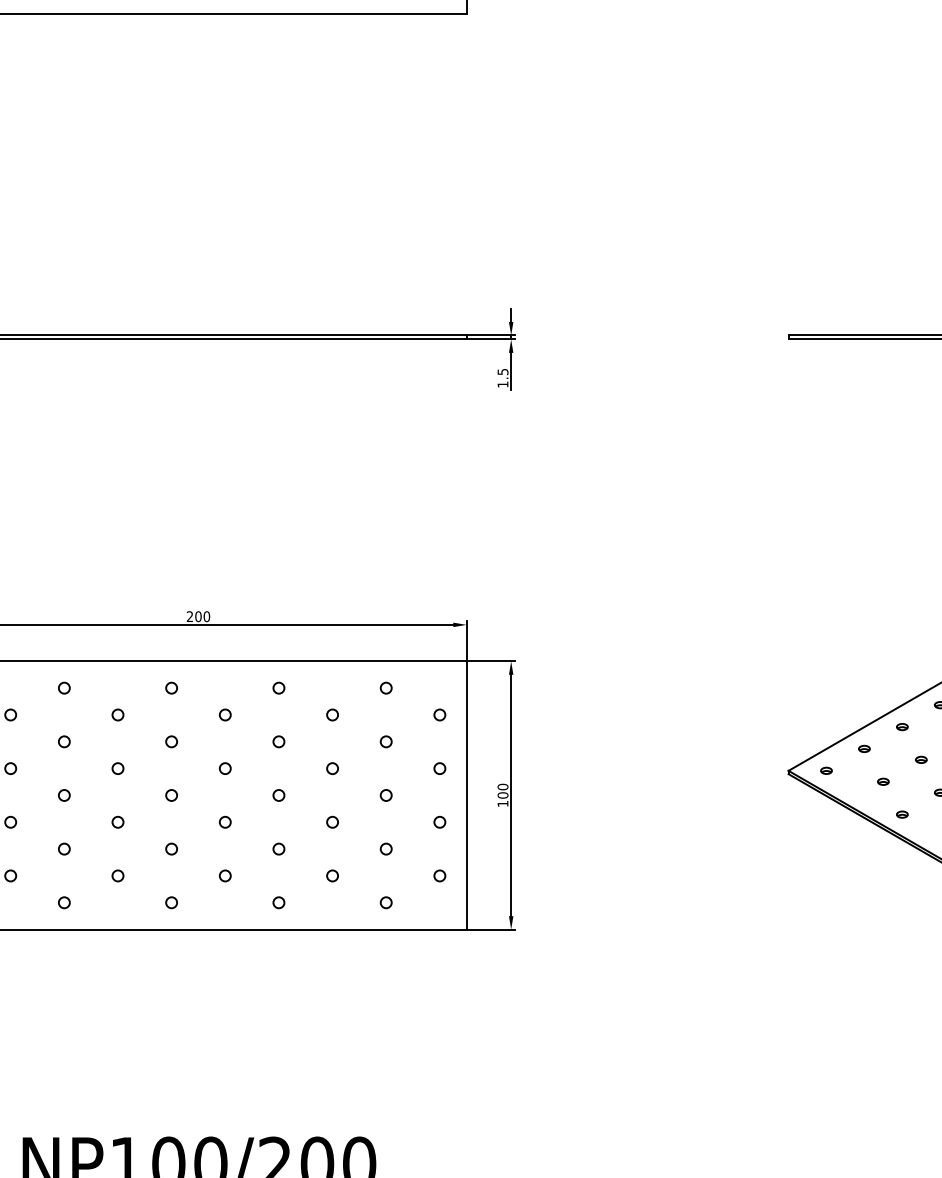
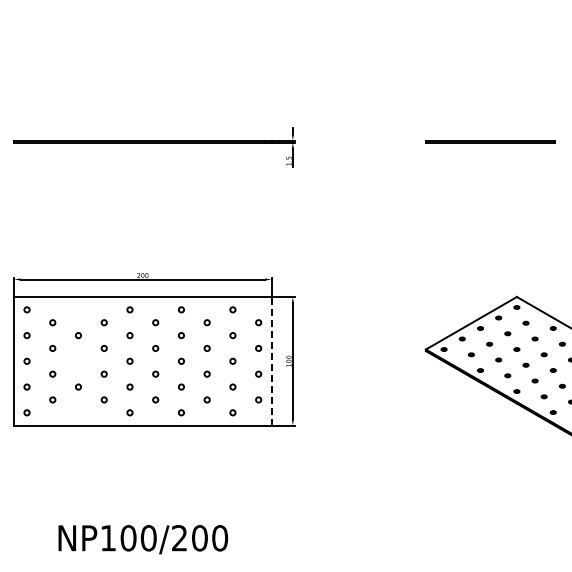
circle: (64, 687) -> (78, 309), removed
circle: (64, 793) -> (78, 360), removed
line: (466, 793) -> (271, 360), solid -> dashed
circle: (64, 902) -> (78, 412), removed

